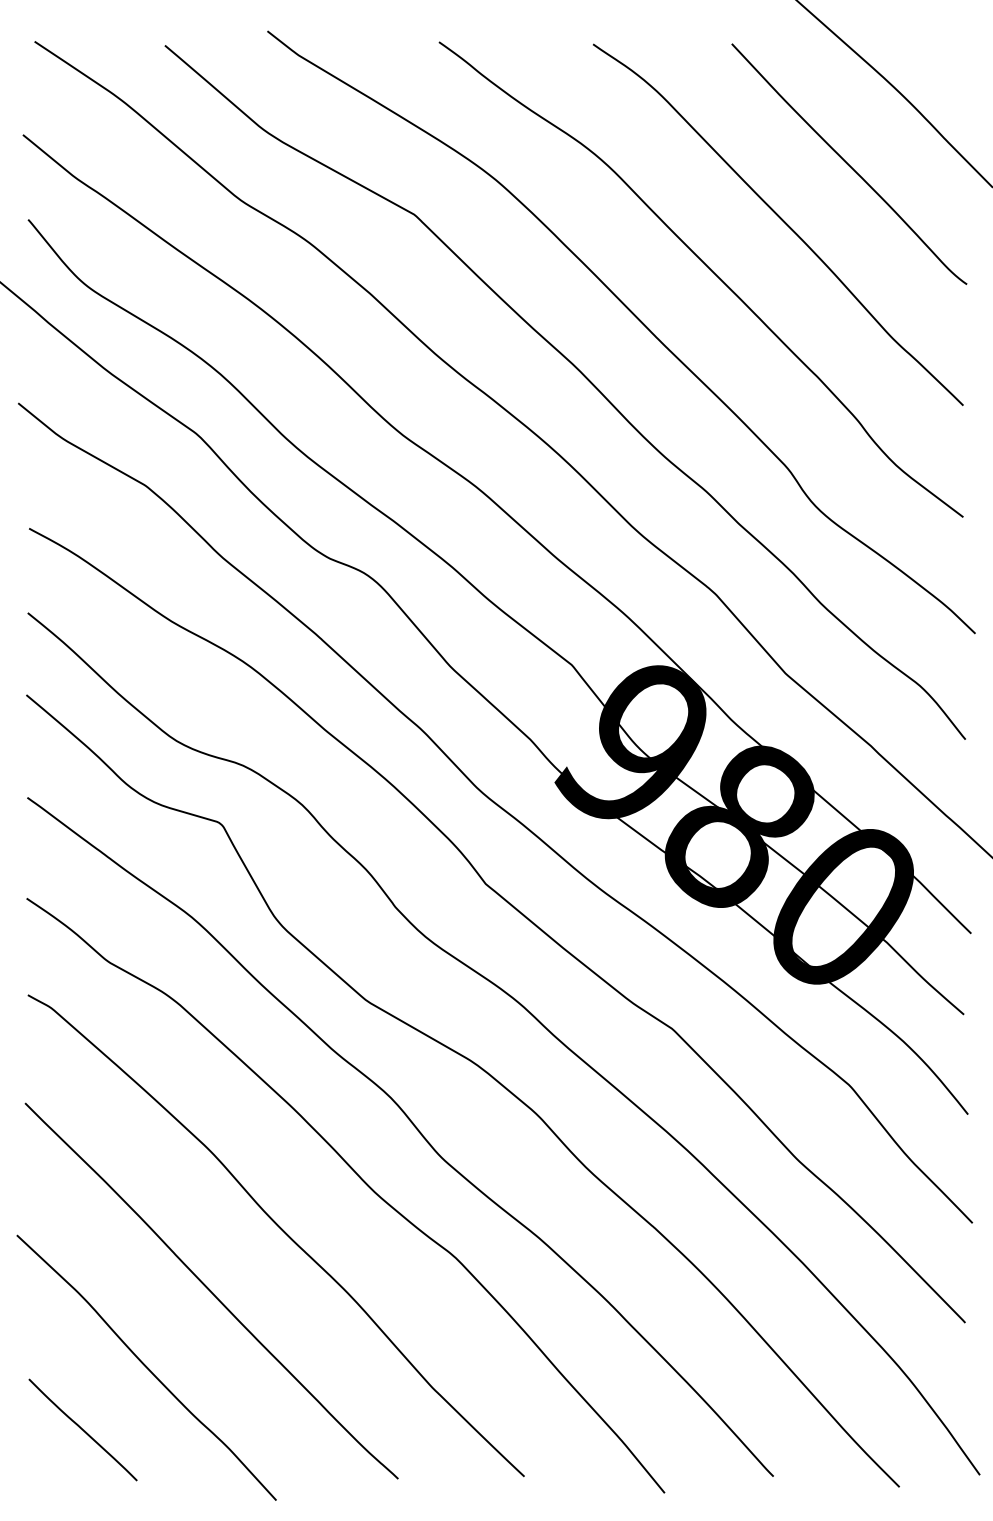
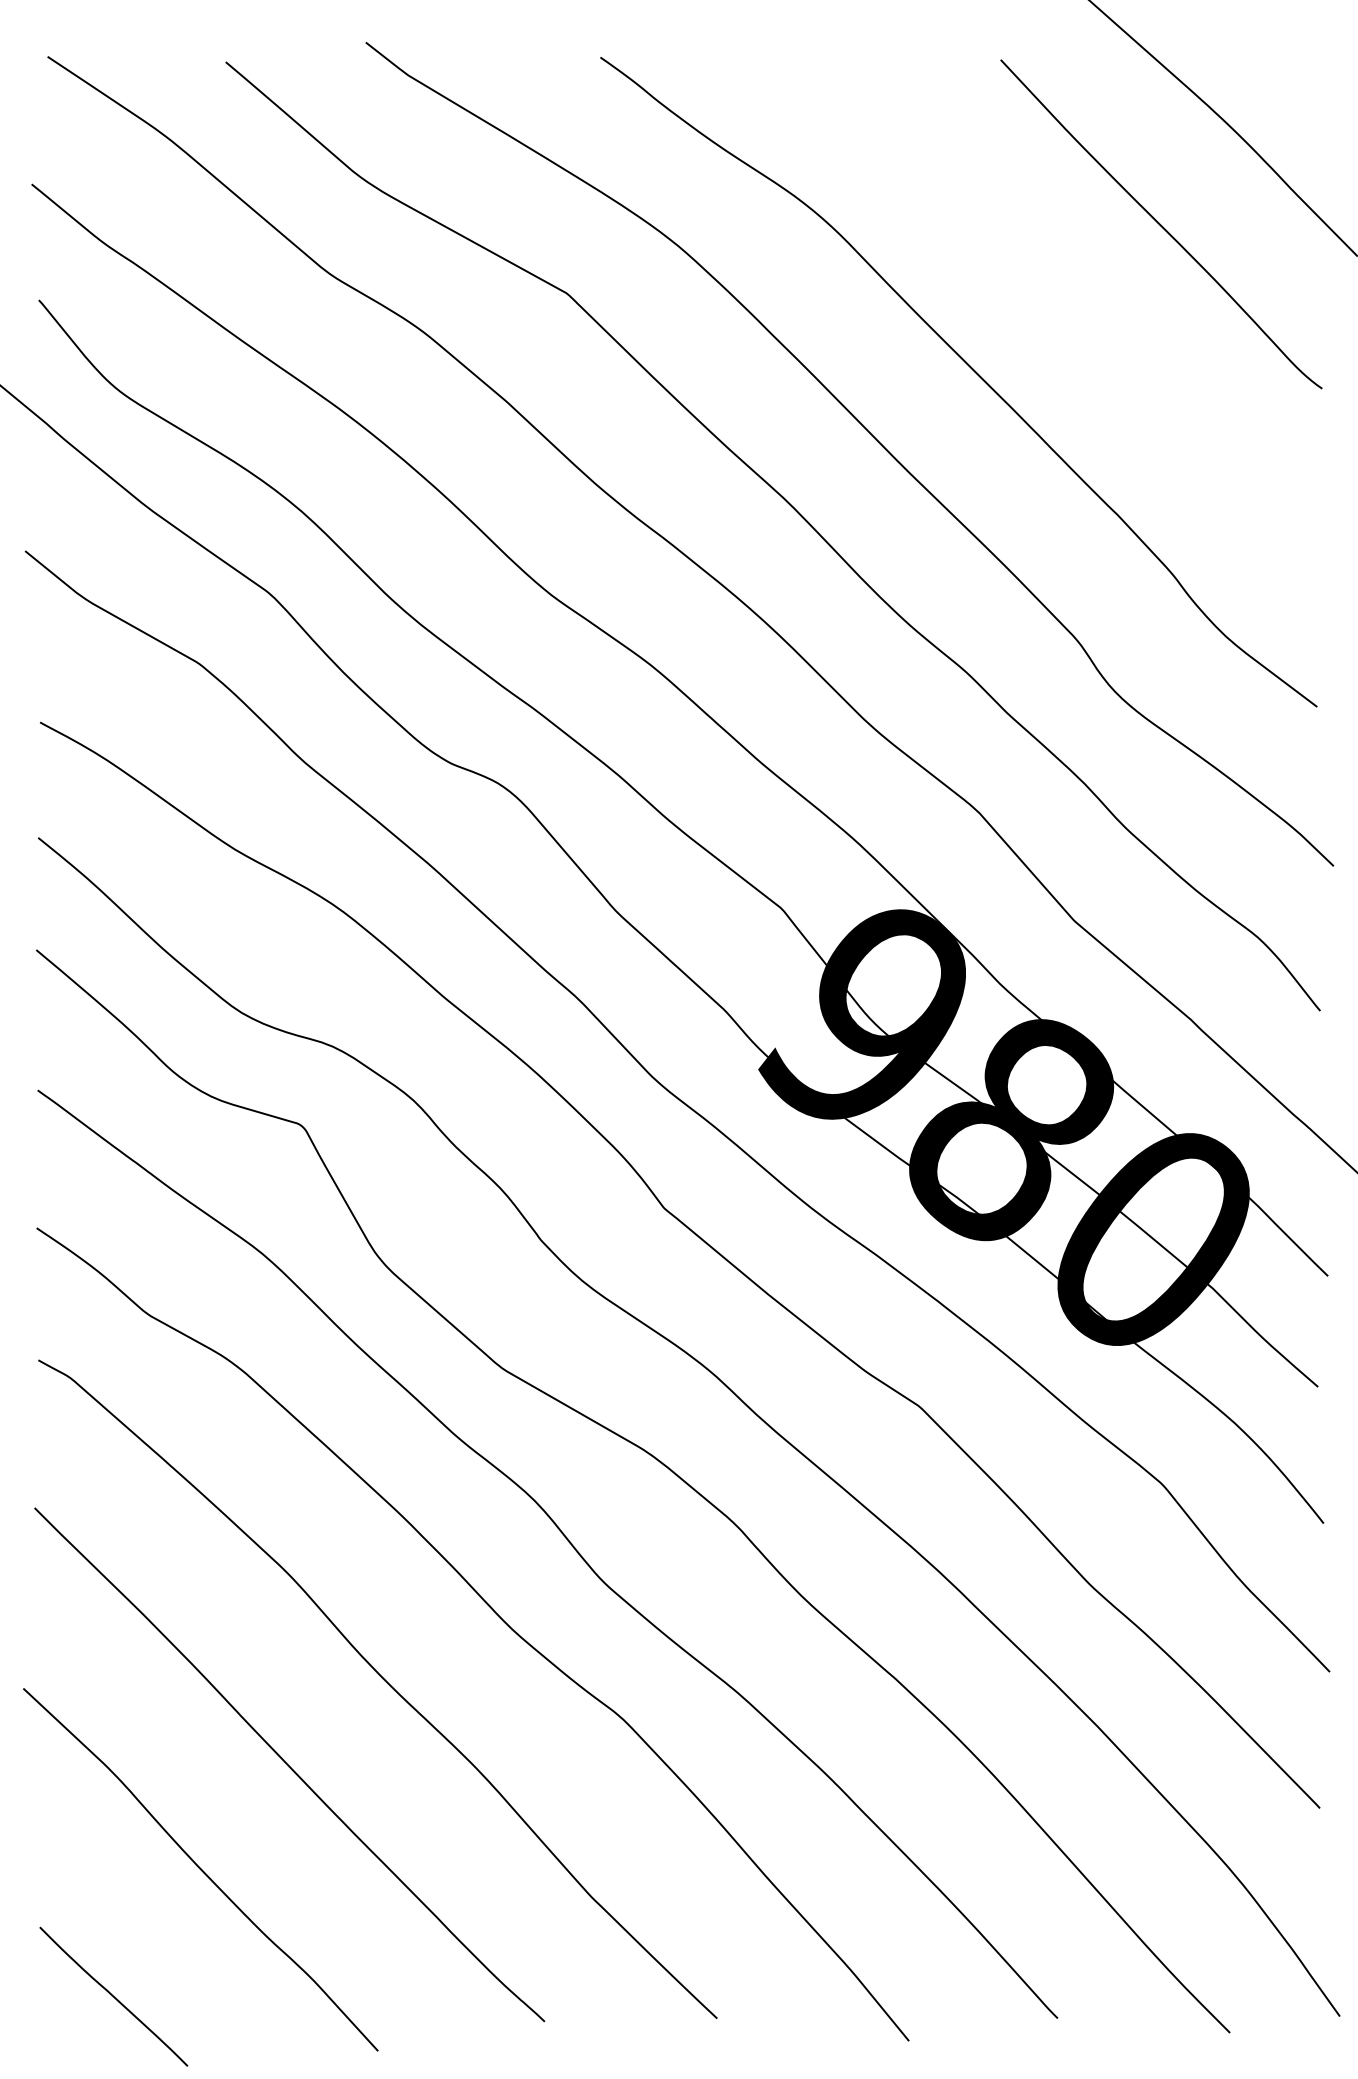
curve: (781, 219) -> (1068, 300), removed
curve: (82, 1429) -> (113, 1996), moved

